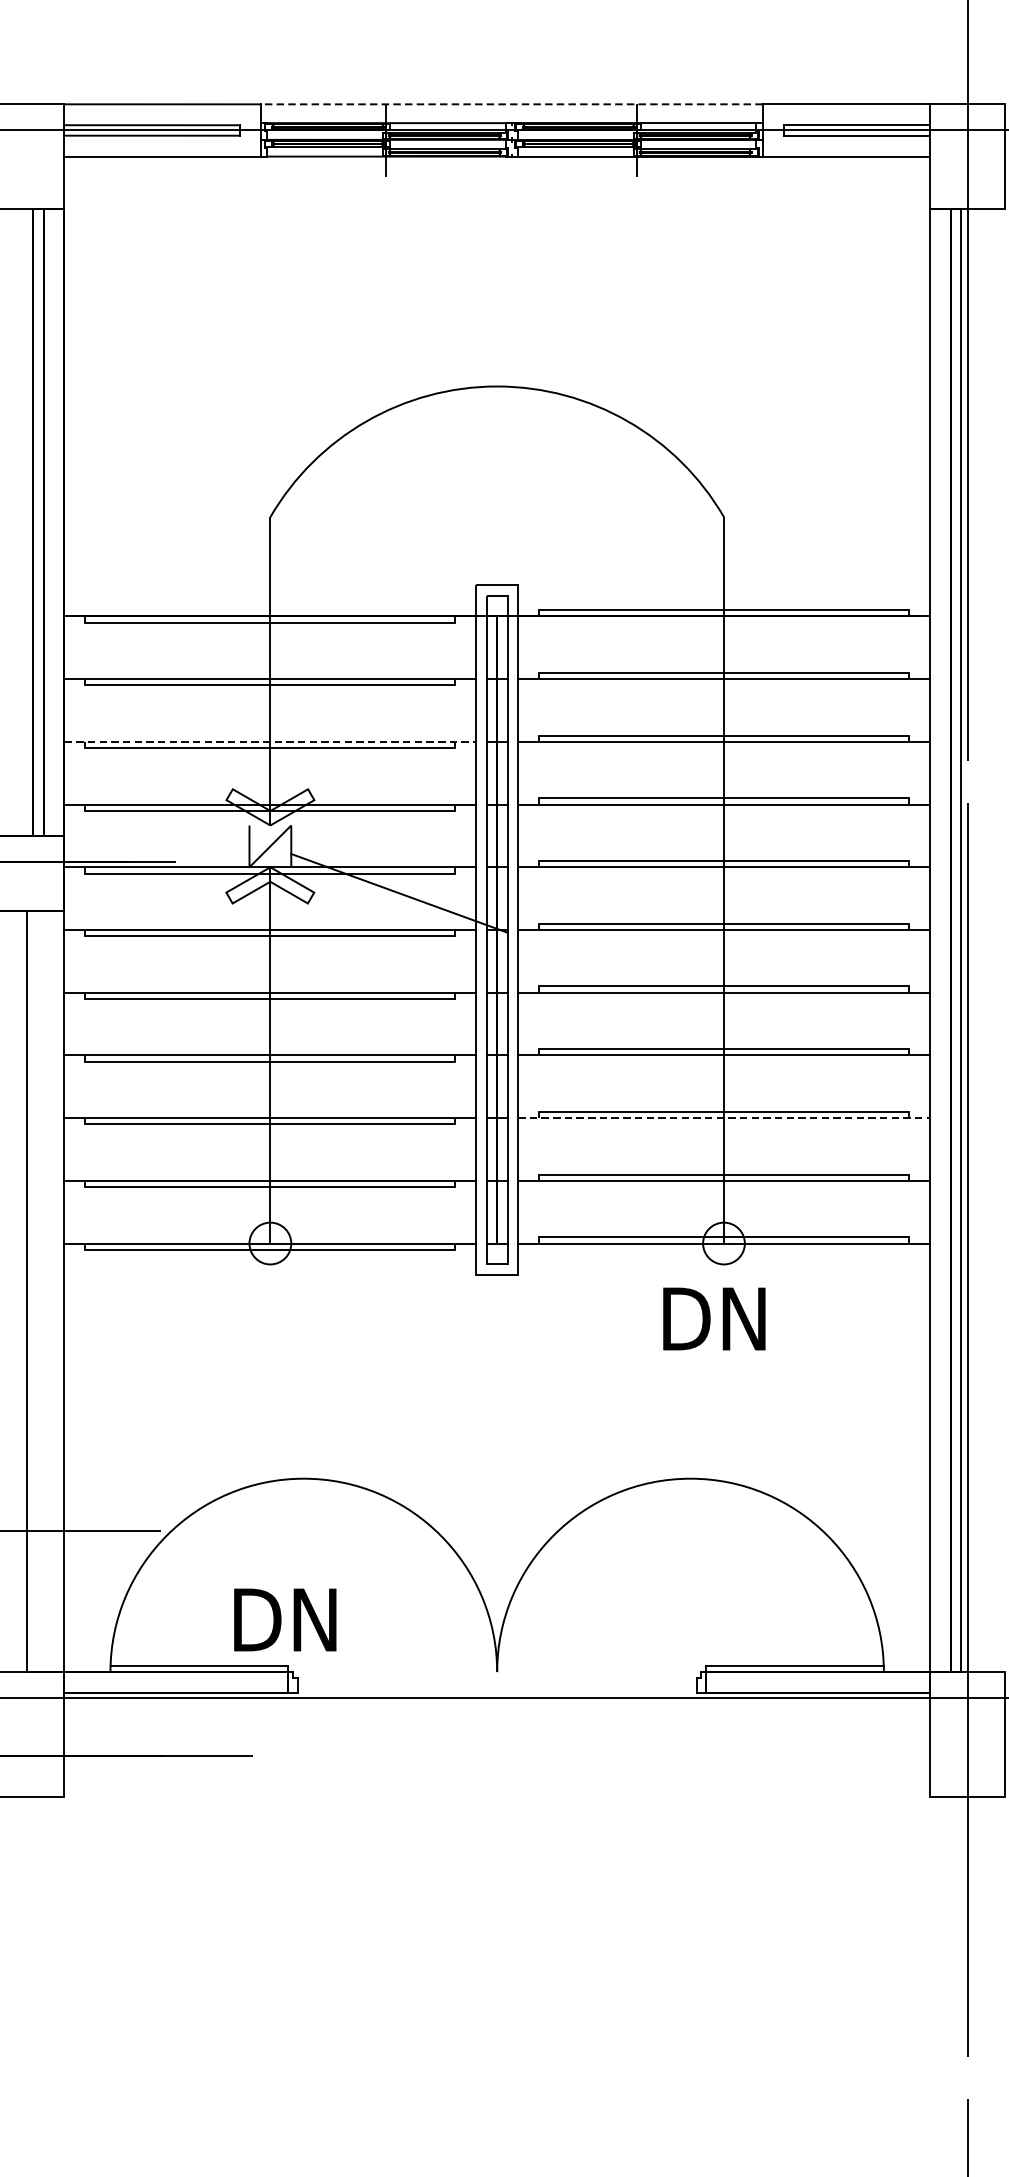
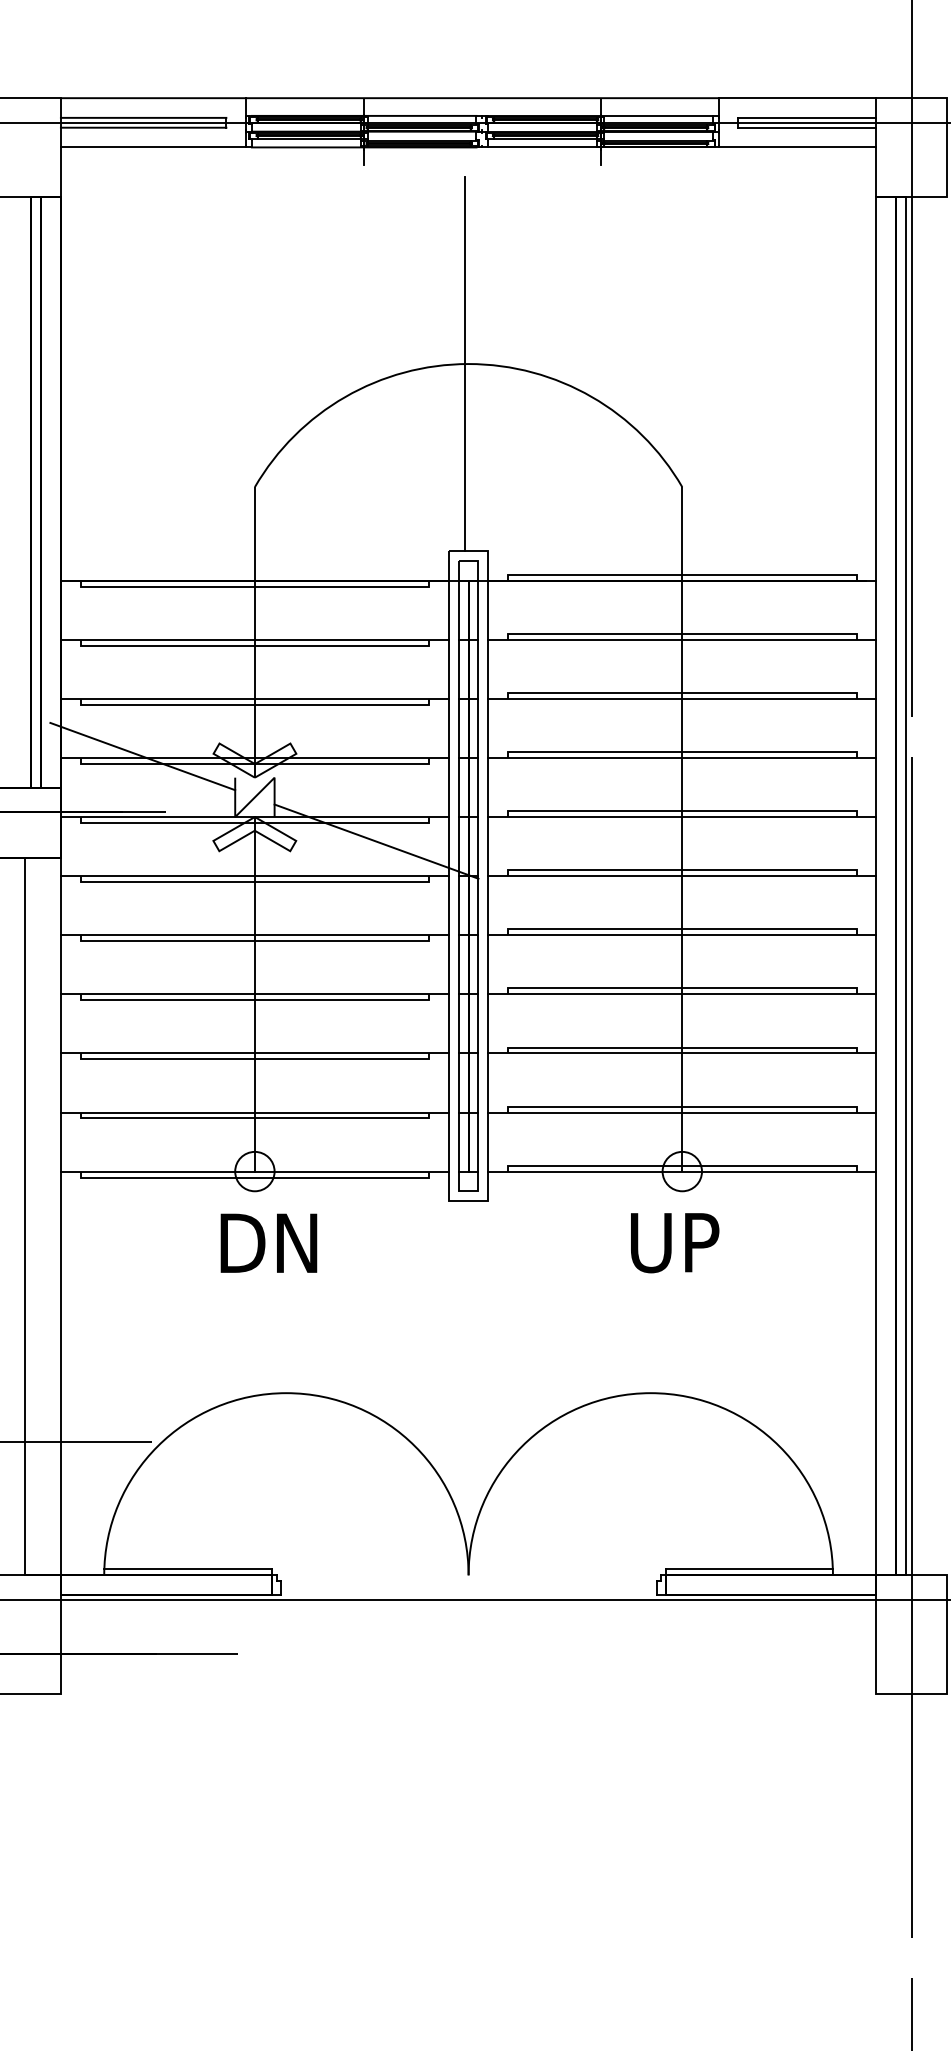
line: (510, 104) -> (481, 98), dashed -> solid
line: (492, 385) -> (464, 363), added
line: (271, 741) -> (255, 698), dashed -> solid
line: (151, 803) -> (142, 756), added
line: (724, 1118) -> (682, 1053), dashed -> solid
text: (714, 1319) -> (673, 1243), DN -> UP
text: (284, 1619) -> (268, 1242), moved

